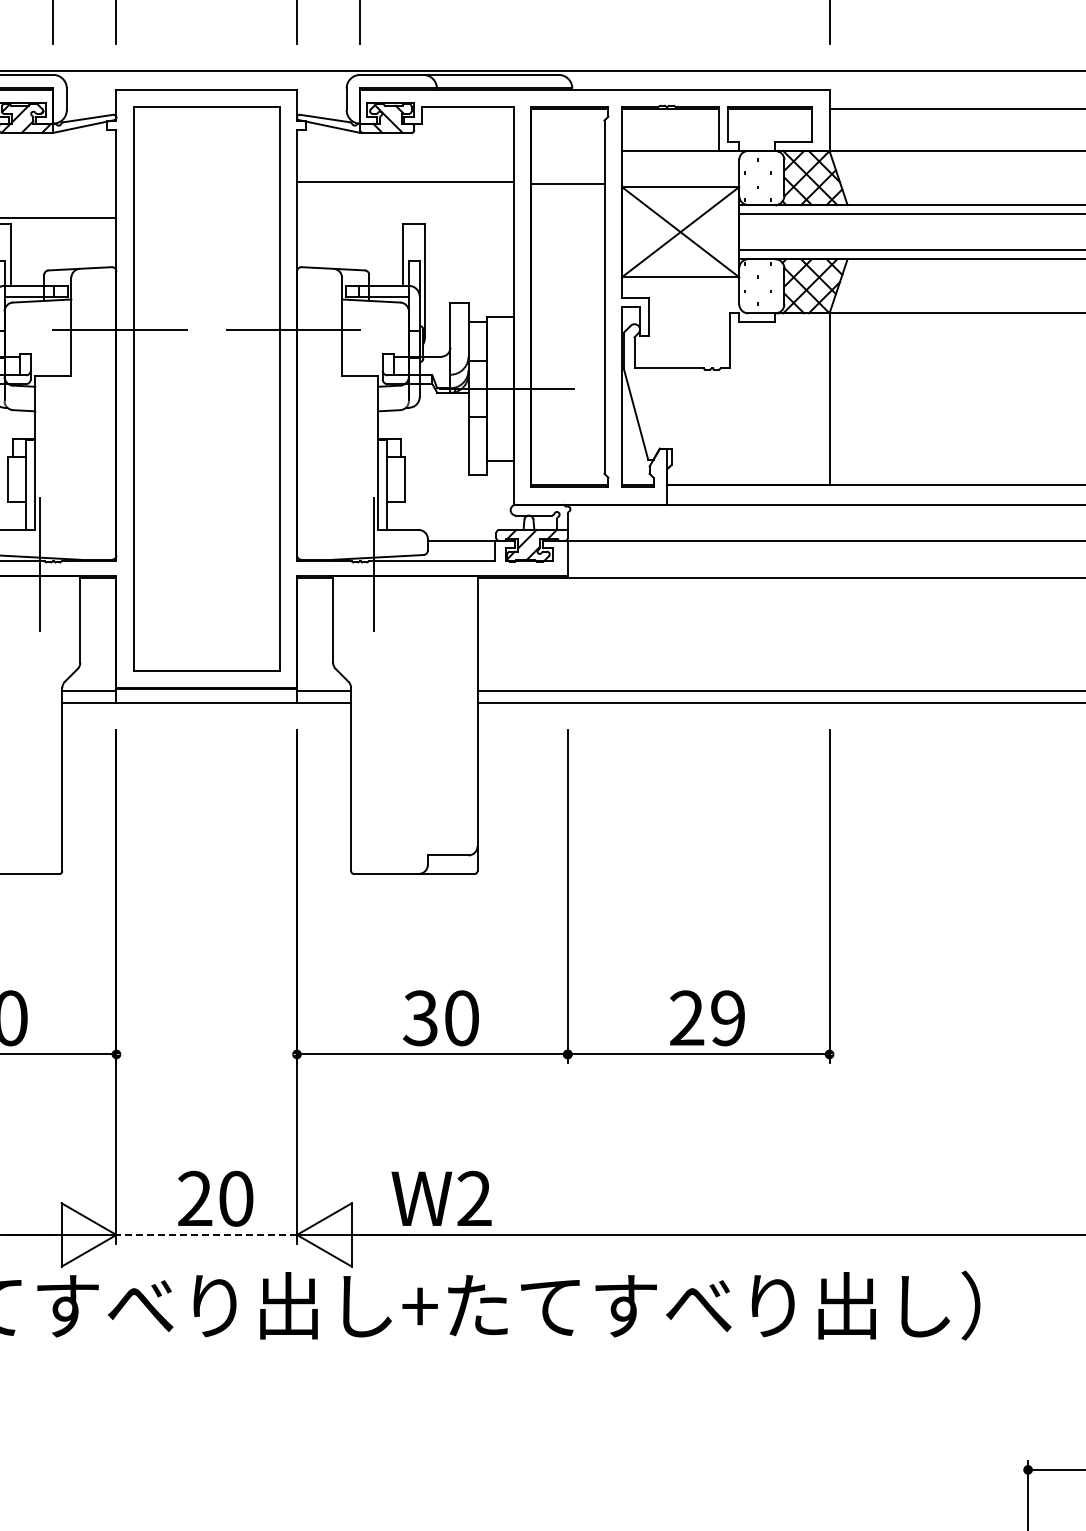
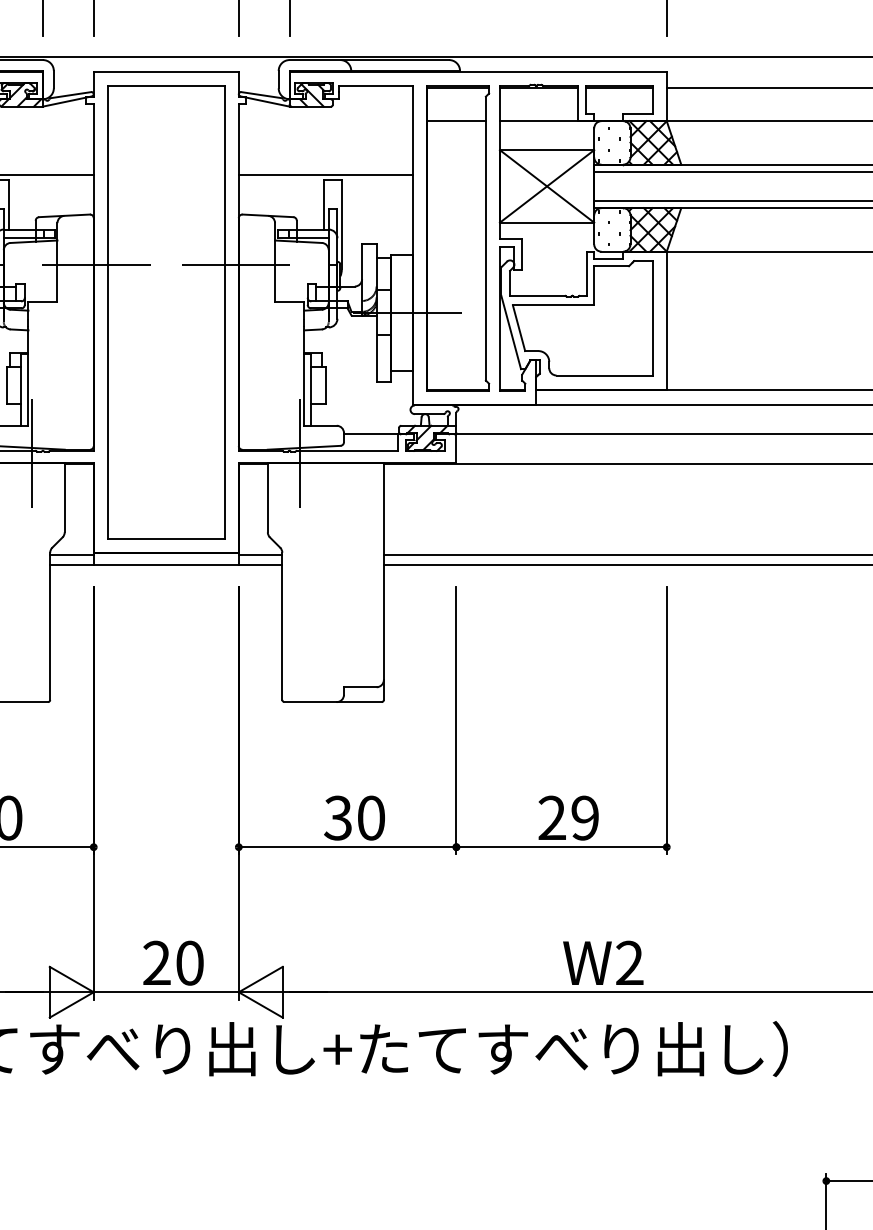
line: (405, 181) -> (326, 174), moved
line: (567, 183) -> (456, 120), moved
part: (724, 396) -> (582, 318), added
text: (441, 1197) -> (603, 962), moved
line: (206, 1234) -> (166, 991), dashed -> solid

